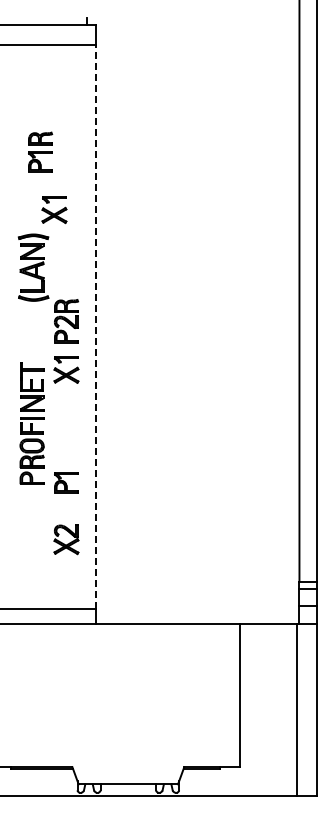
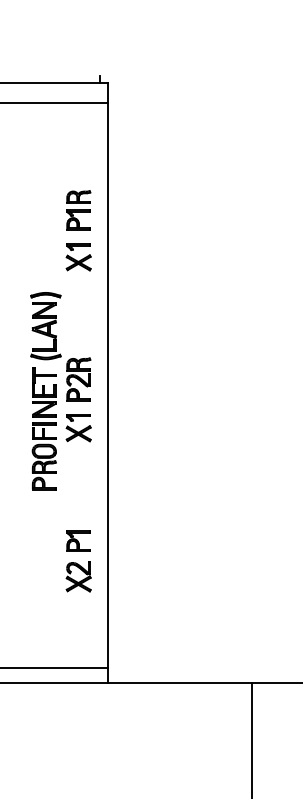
part: (40, 151) -> (78, 209), moved
part: (54, 210) -> (78, 257), moved
line: (95, 326) -> (107, 384), dashed -> solid
part: (31, 423) -> (43, 428), moved
part: (66, 539) -> (78, 576), moved

